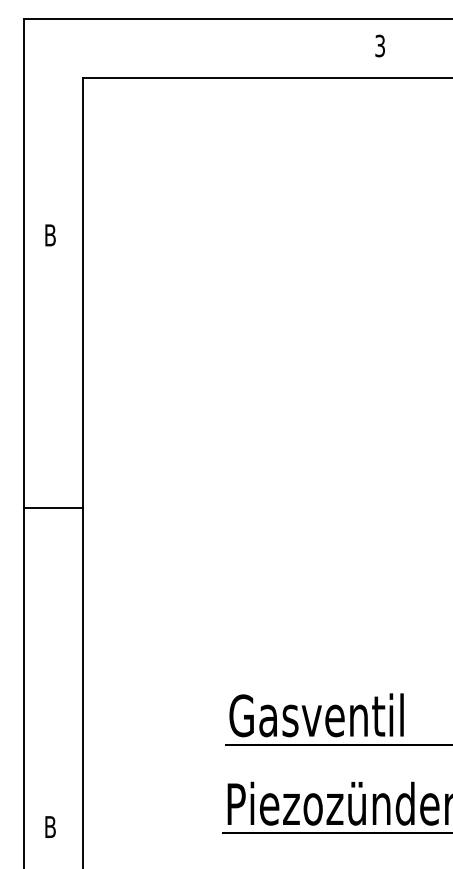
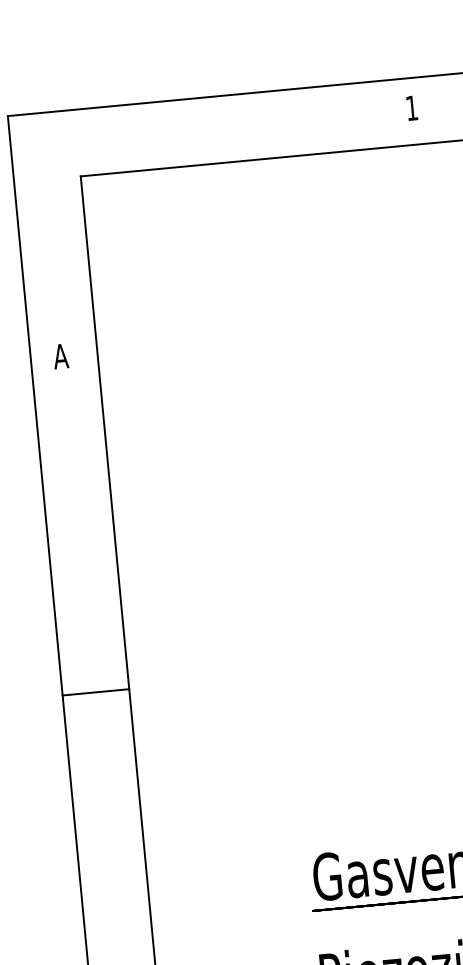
text: (379, 45) -> (411, 107), 3 -> 1
text: (49, 235) -> (59, 356), B -> A
line: (52, 508) -> (95, 692), moved

